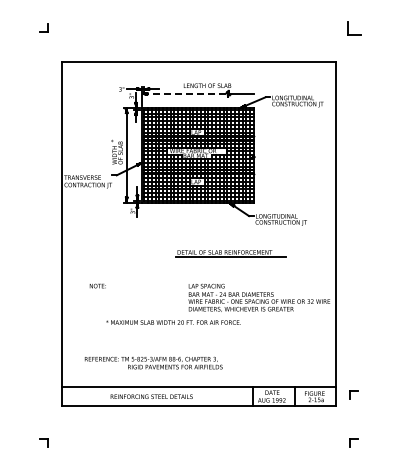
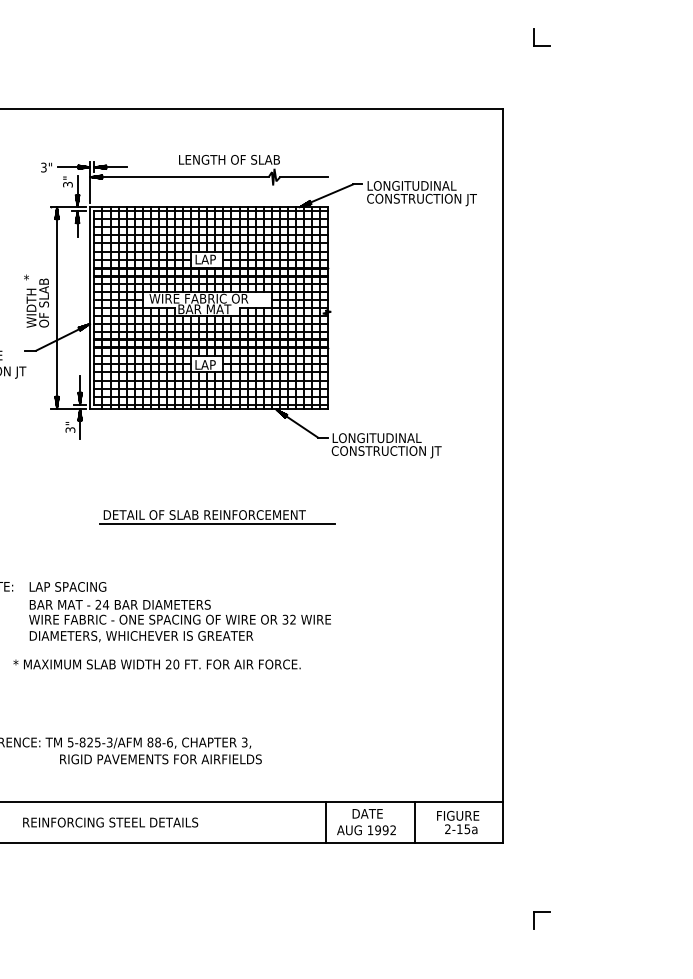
part: (353, 27) -> (540, 35), size x0.62
line: (184, 93) -> (180, 176), dashed -> solid
part: (230, 253) -> (216, 517), moved
text: (258, 297) -> (178, 611), moved
part: (353, 394) -> (540, 817), removed

